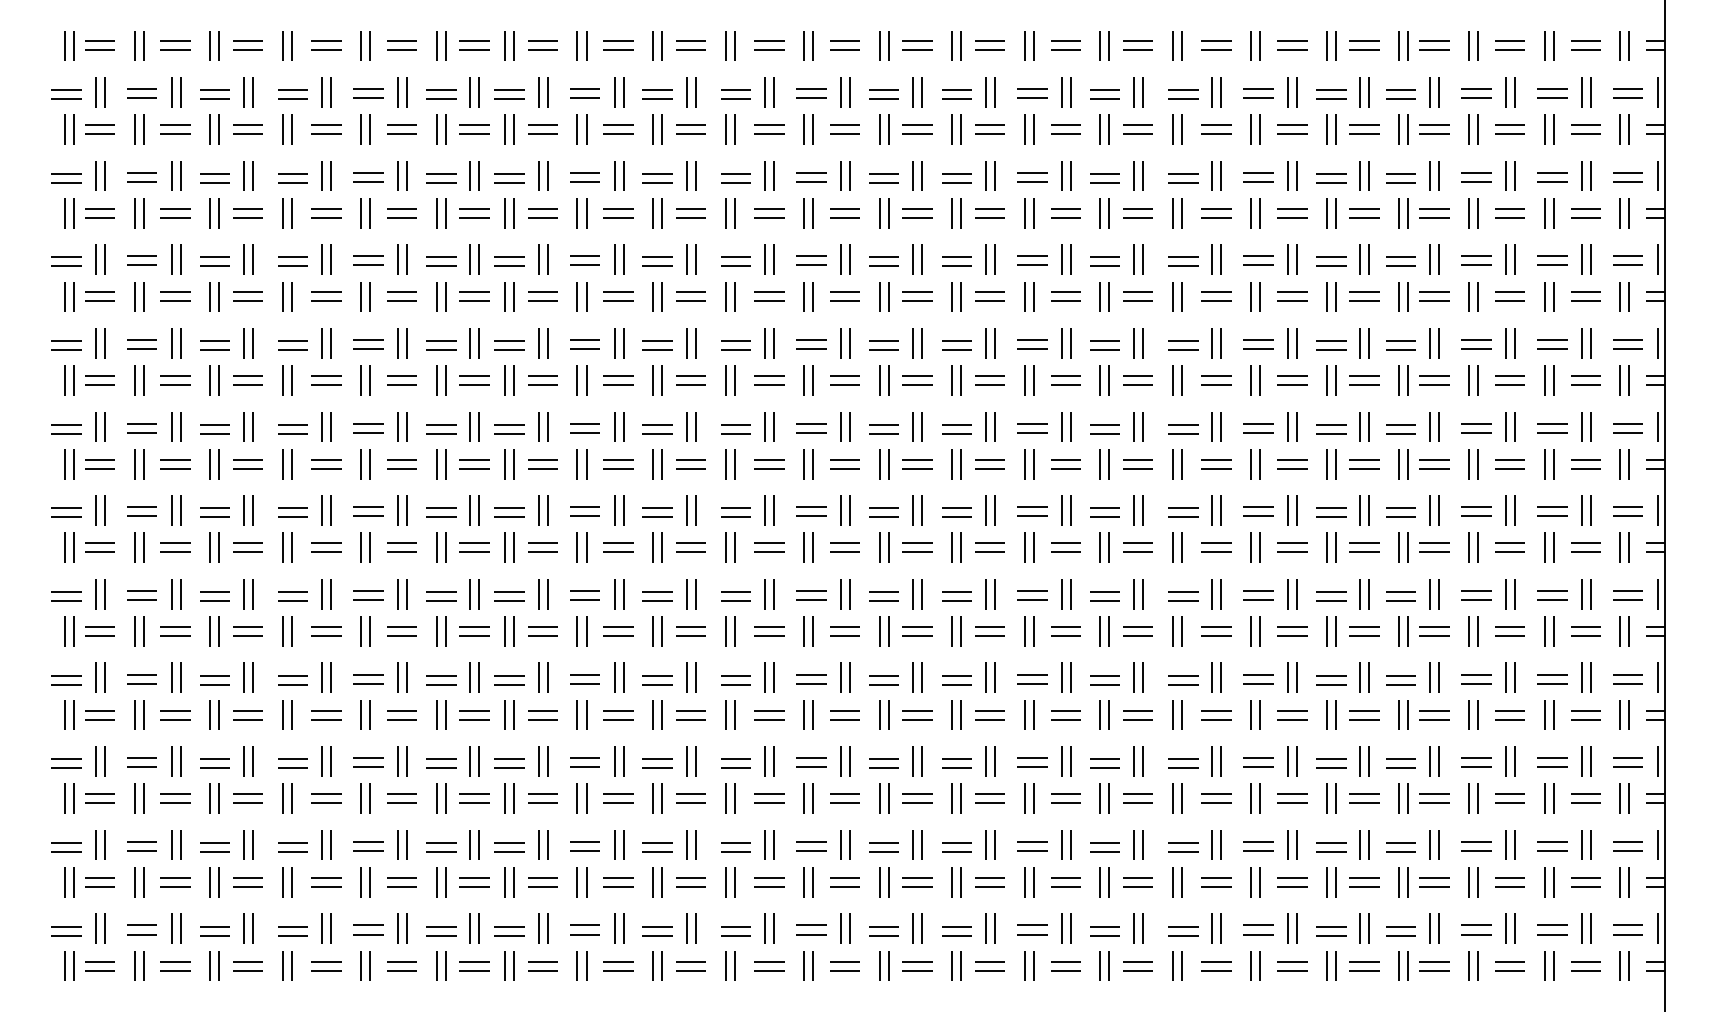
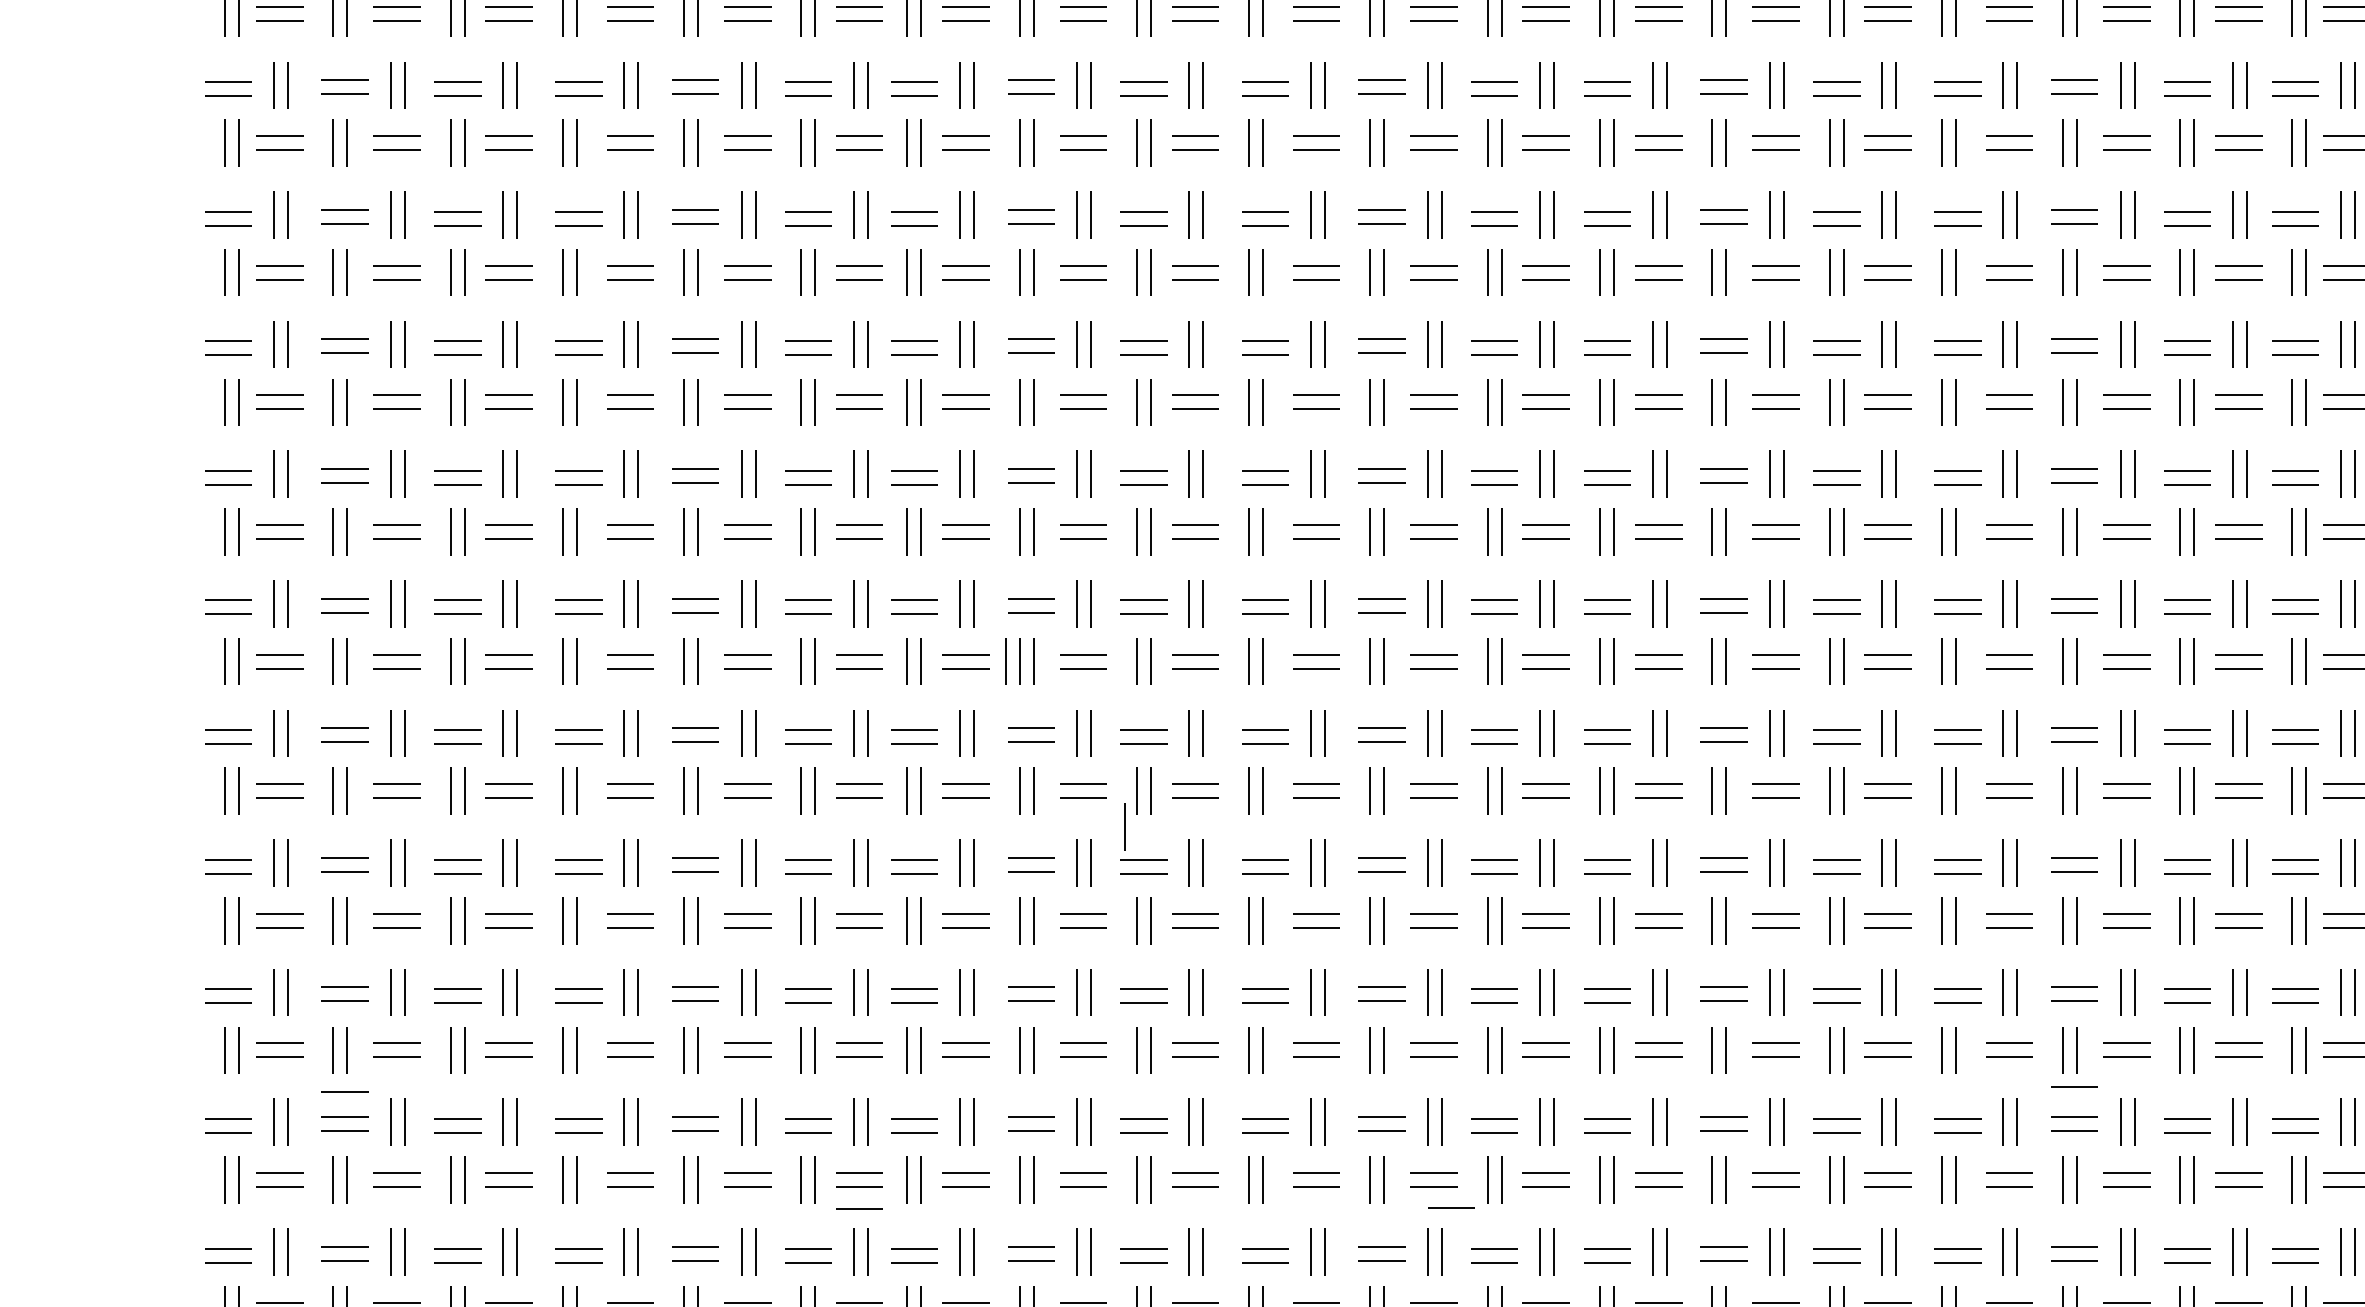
line: (568, 547) -> (1005, 661), added
line: (644, 654) -> (1123, 826), added
line: (1258, 821) -> (2074, 1085), added
line: (141, 824) -> (344, 1090), added
line: (473, 900) -> (858, 1207), added
line: (856, 900) -> (1451, 1207), added

